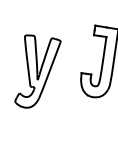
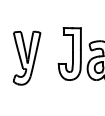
part: (38, 71) -> (27, 57), moved

